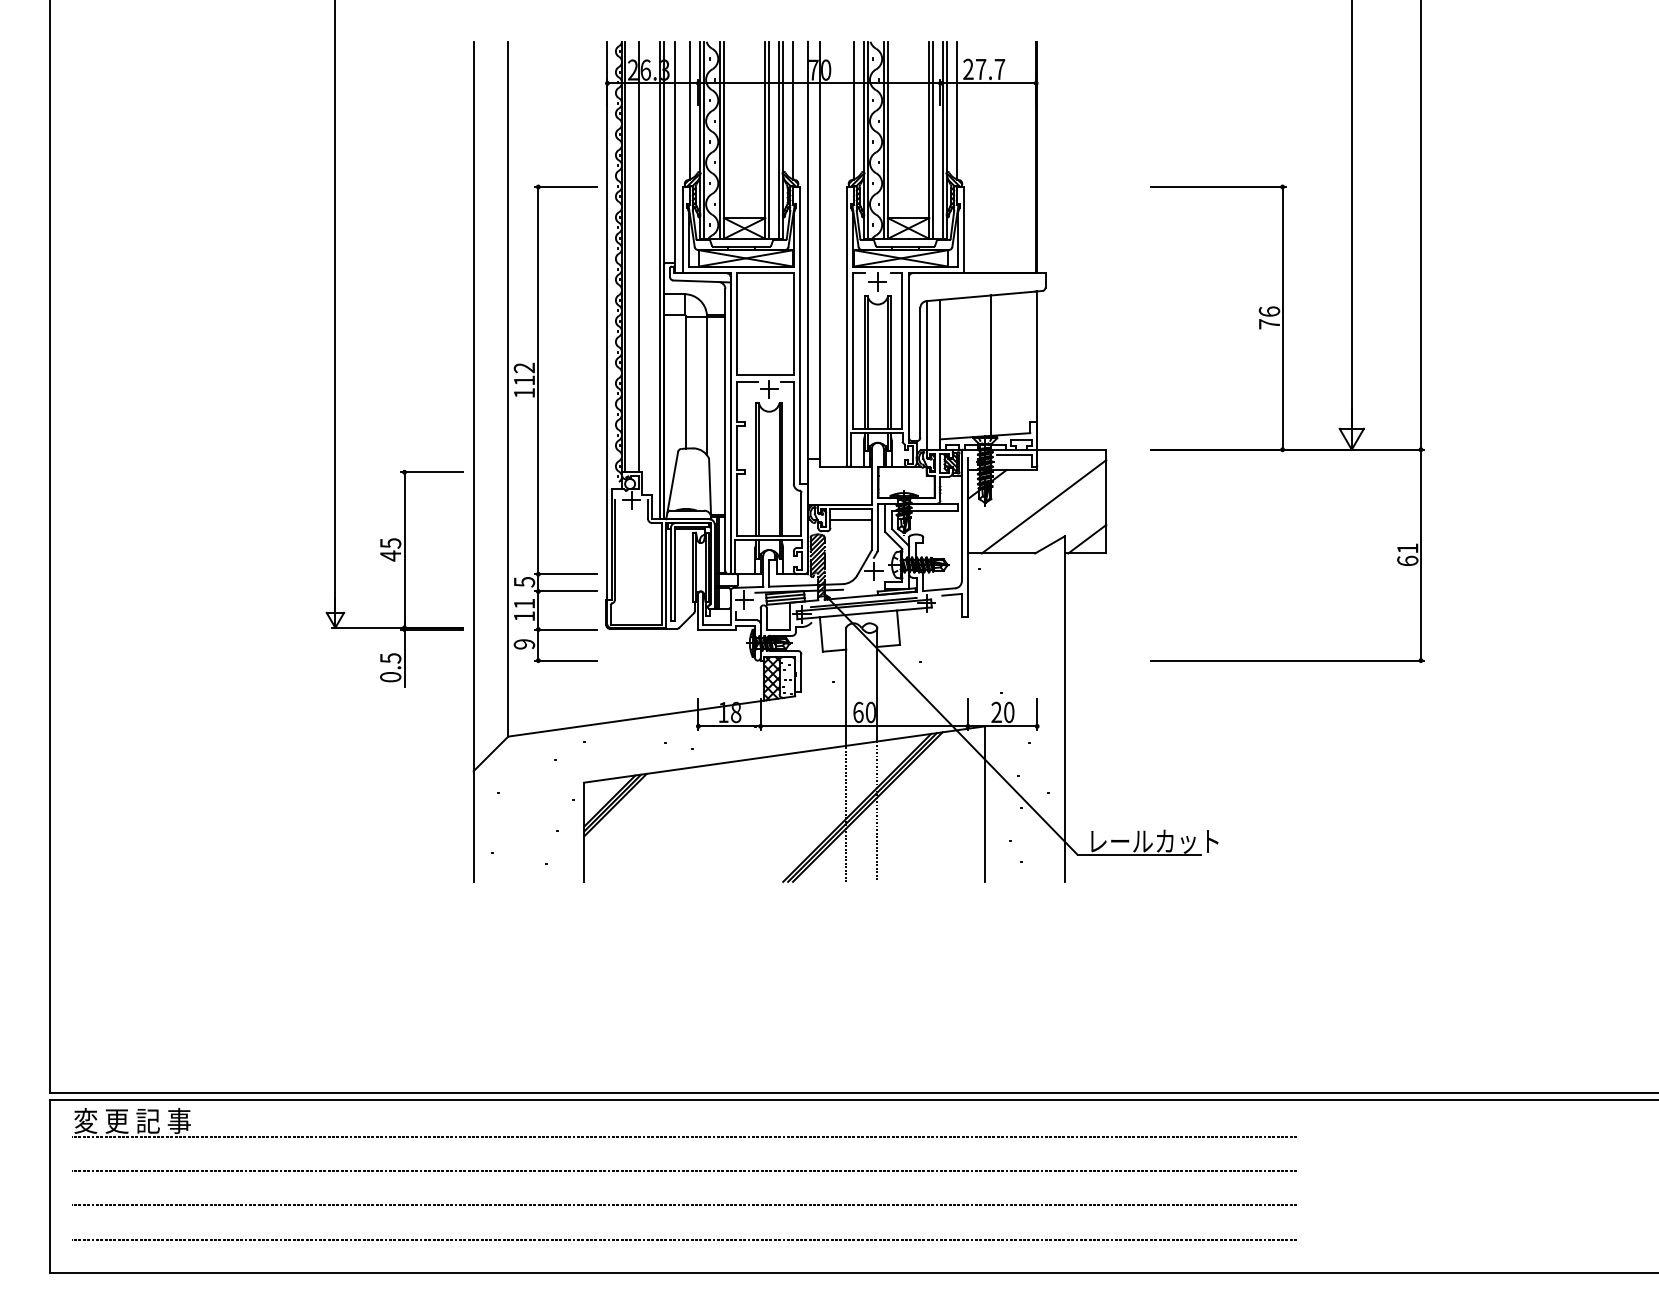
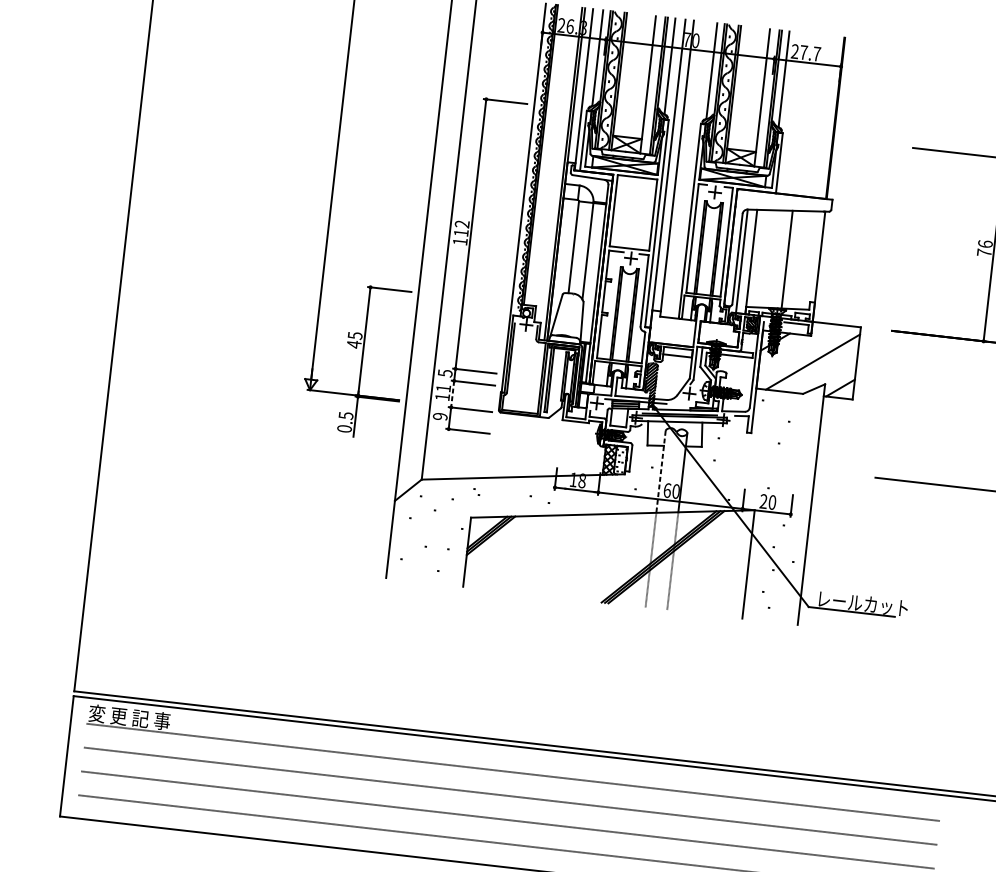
line: (768, 139) -> (650, 84), removed
line: (932, 139) -> (764, 97), removed
line: (639, 256) -> (551, 155), removed
line: (538, 611) -> (452, 394), solid -> dashed
line: (846, 687) -> (661, 472), solid -> dashed

